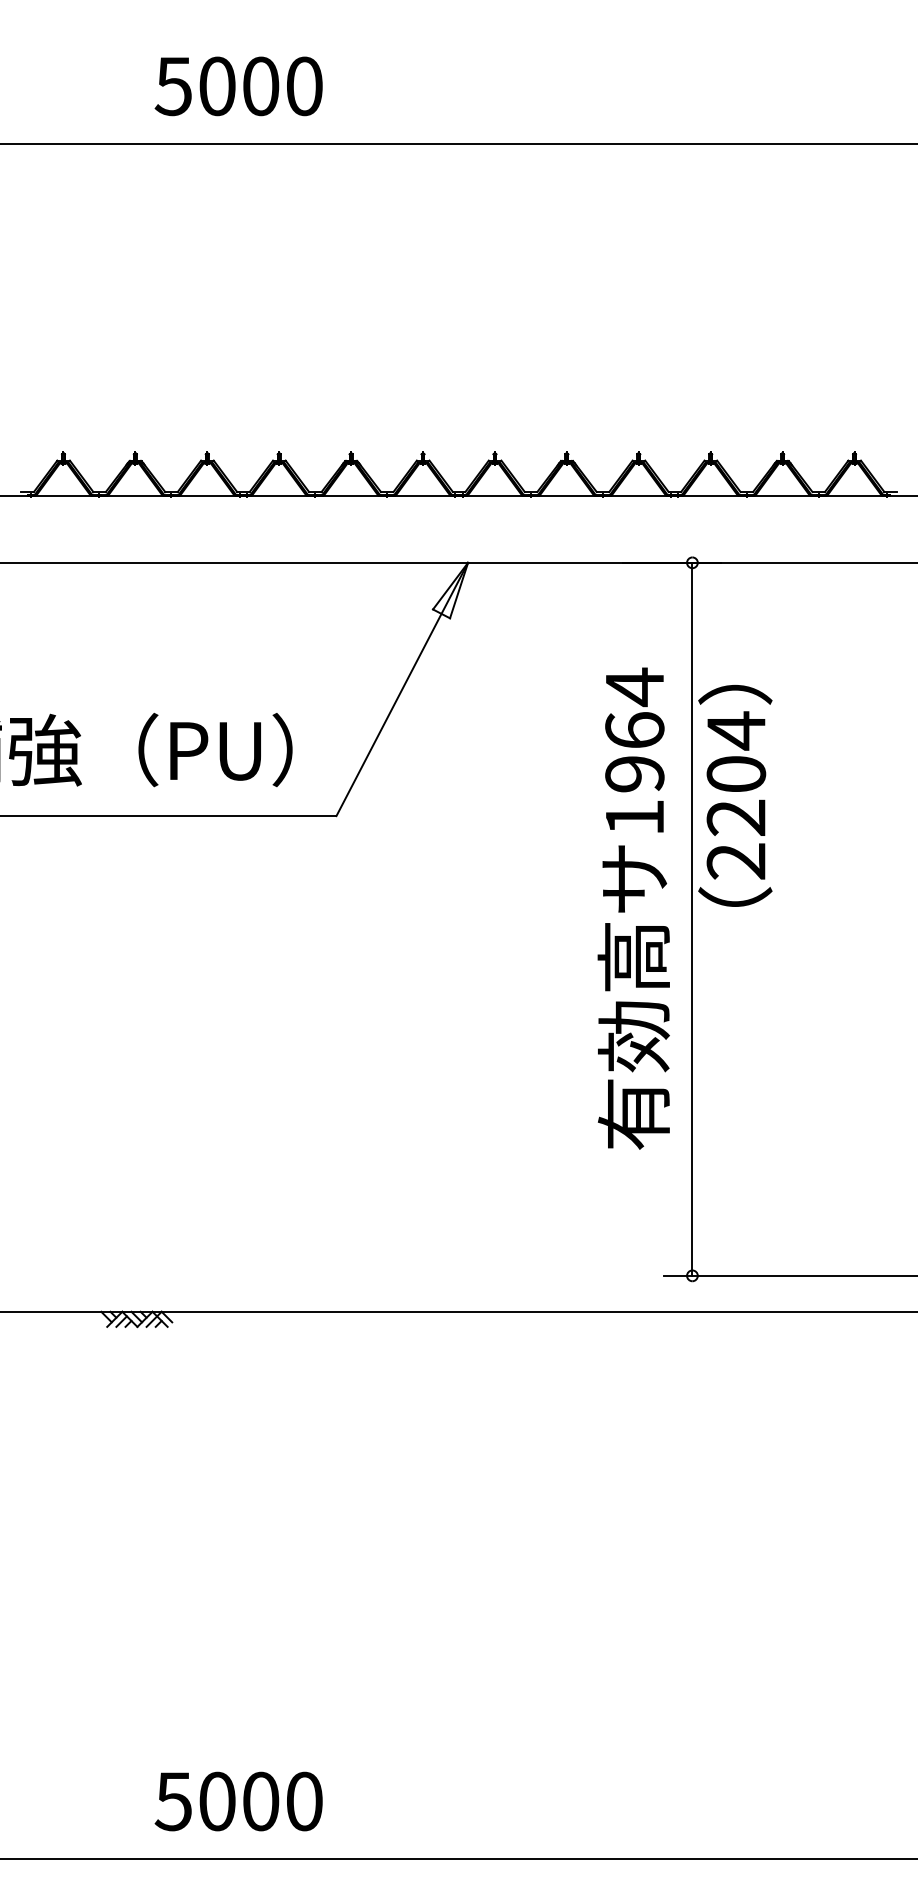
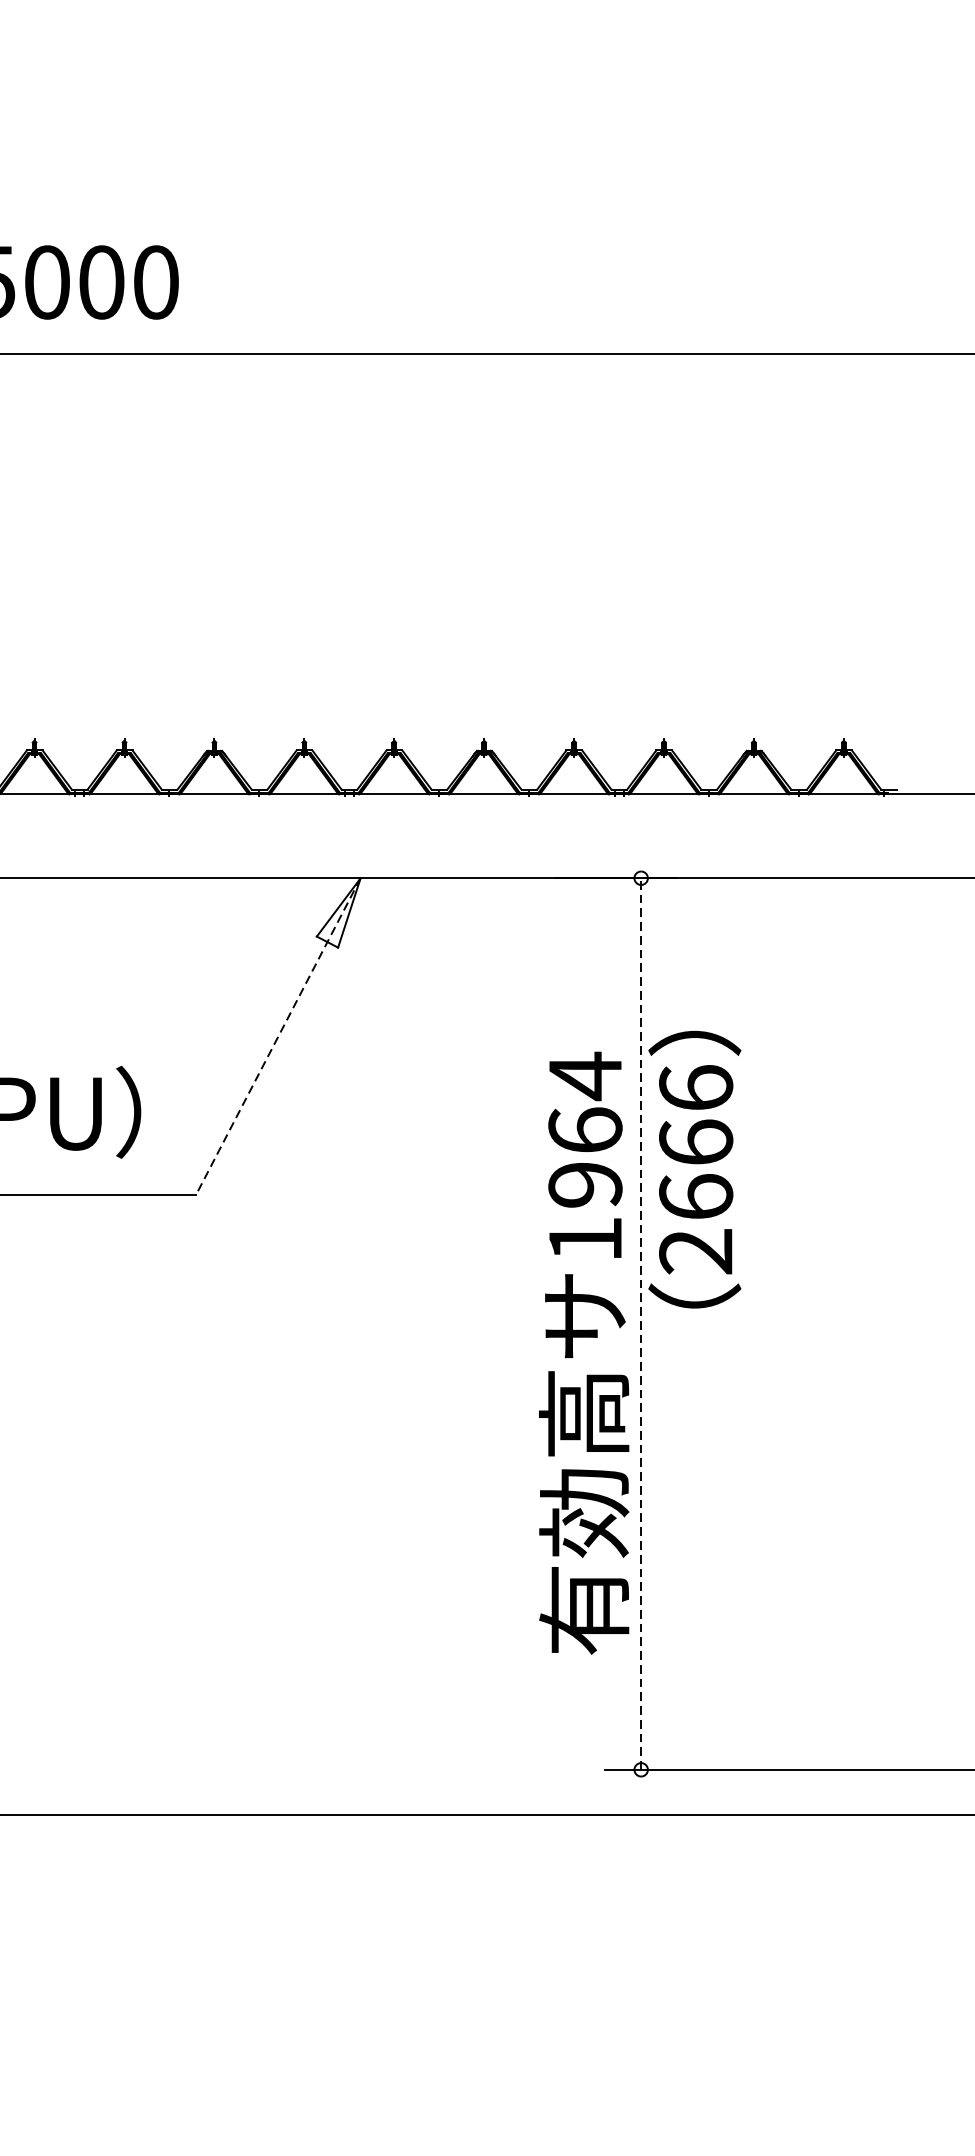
line: (402, 689) -> (278, 1036), solid -> dashed
text: (736, 773) -> (696, 1141), 2204 -> 2666
text: (633, 908) -> (583, 1352), moved
line: (692, 919) -> (641, 1324), solid -> dashed

